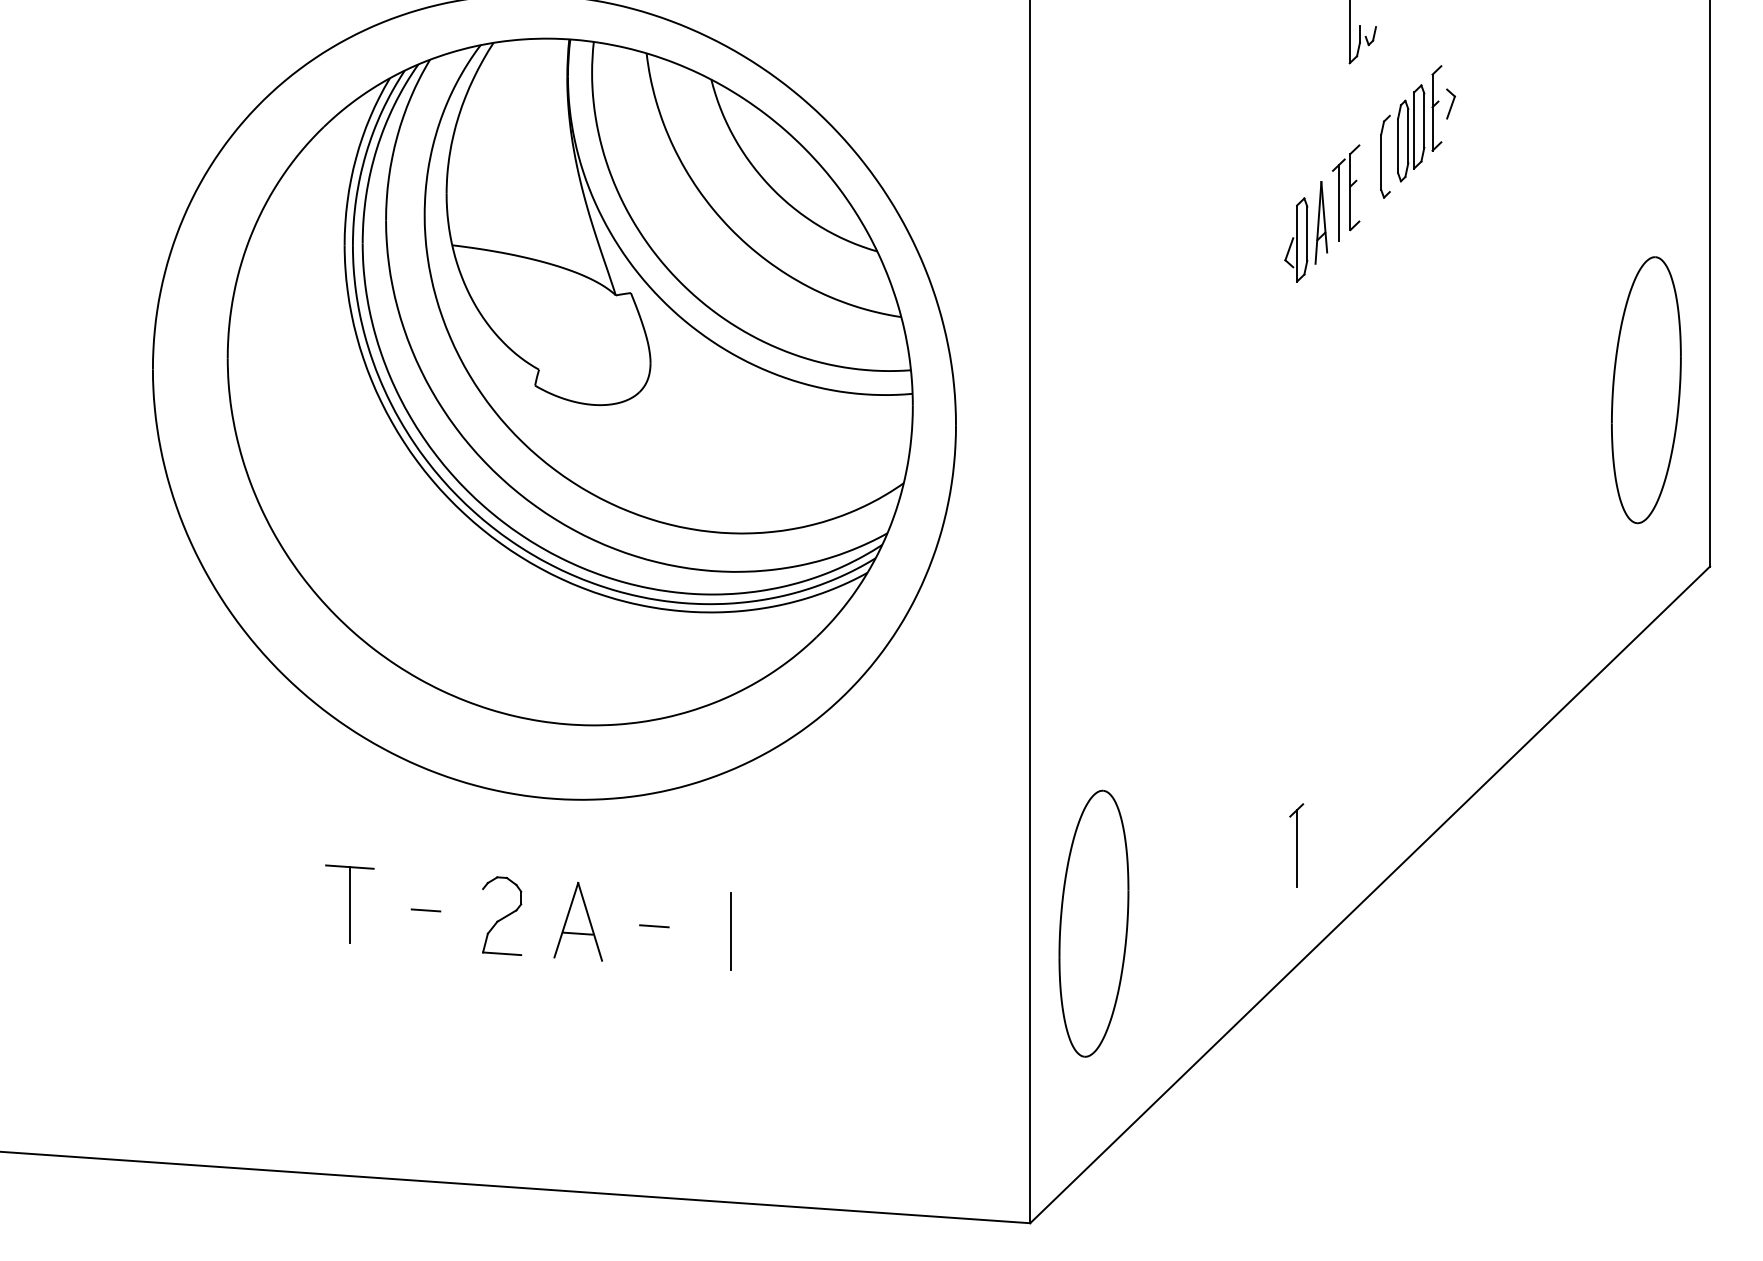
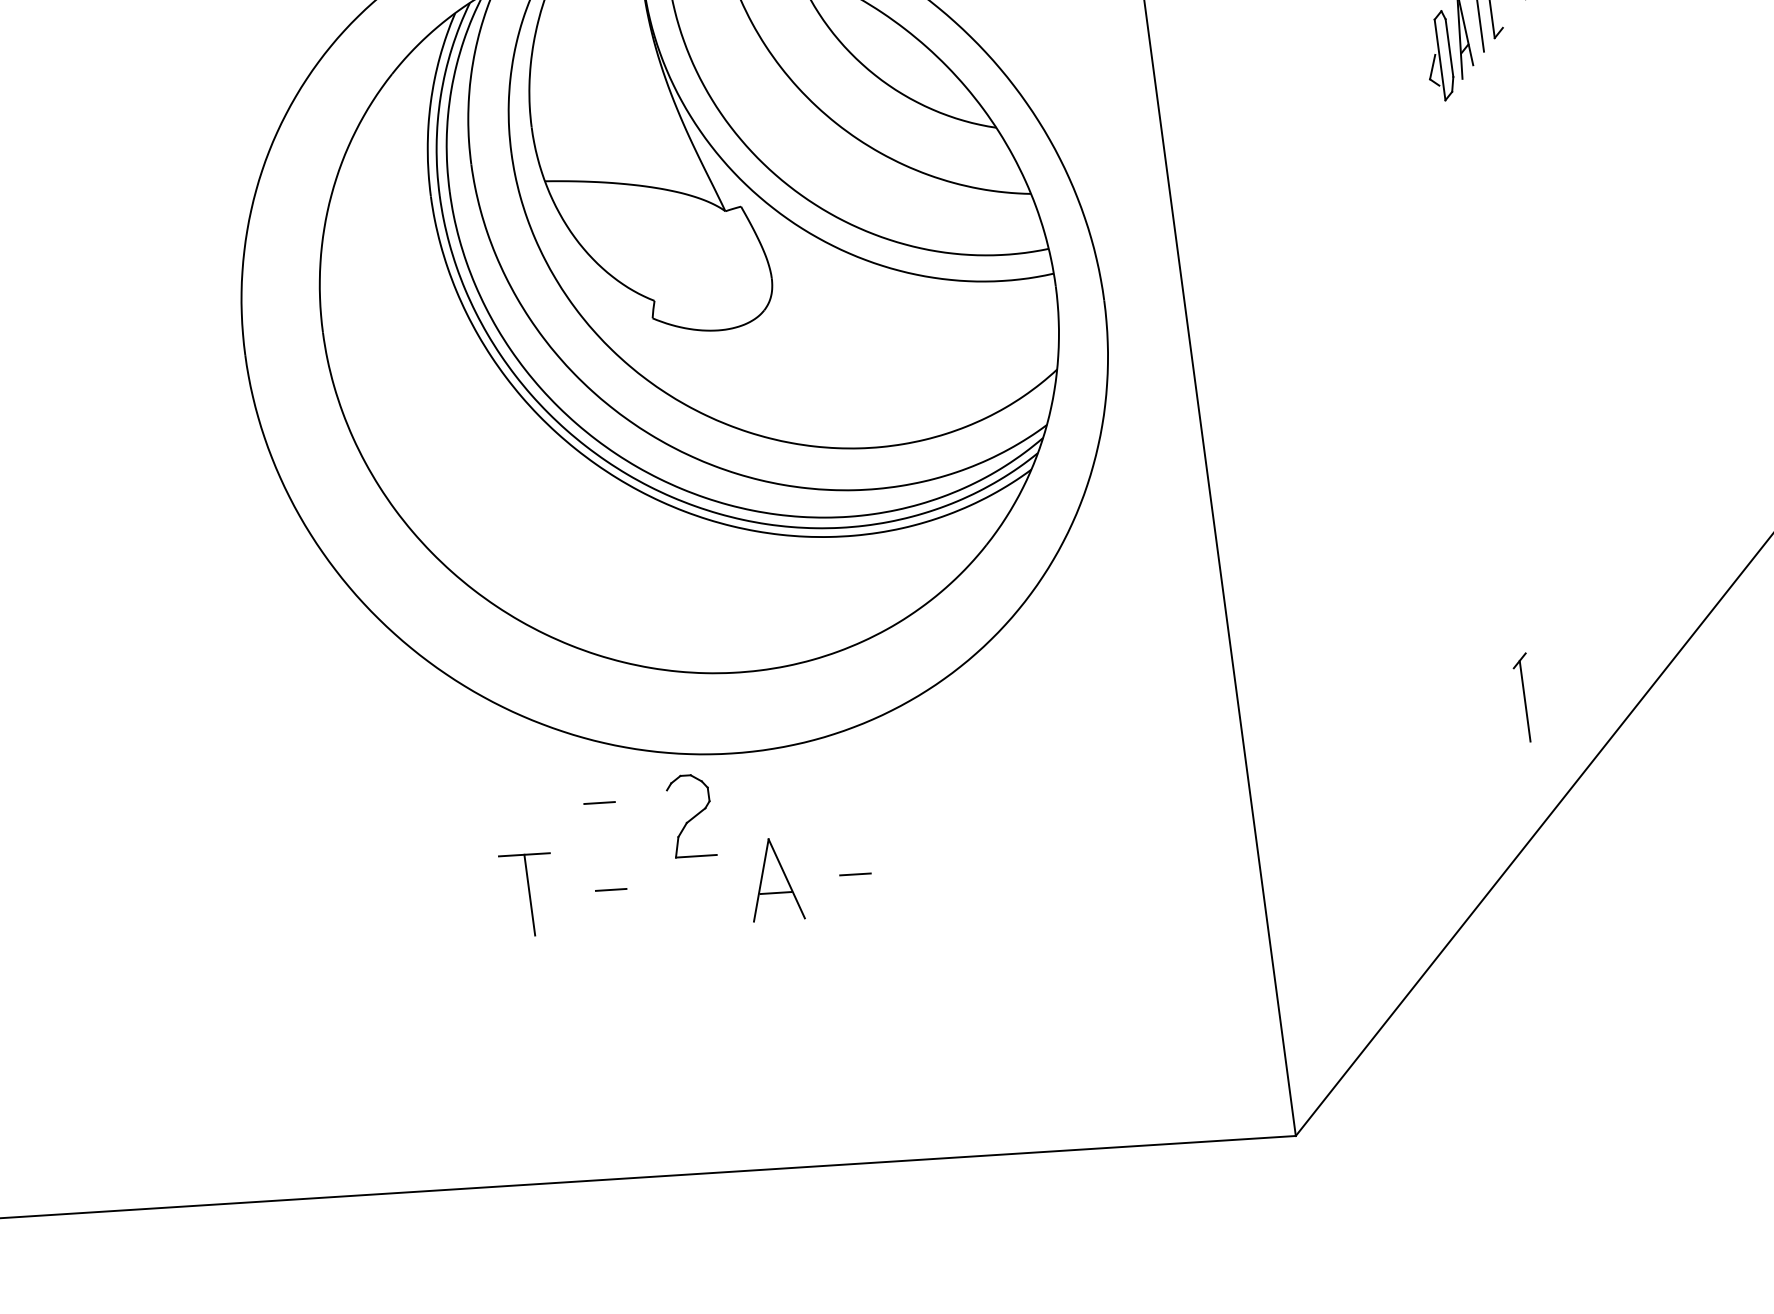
line: (425, 828) -> (599, 803), added
part: (502, 915) -> (691, 815), moved
part: (1093, 923) -> (1320, 809), removed
line: (730, 931) -> (936, 869), removed

